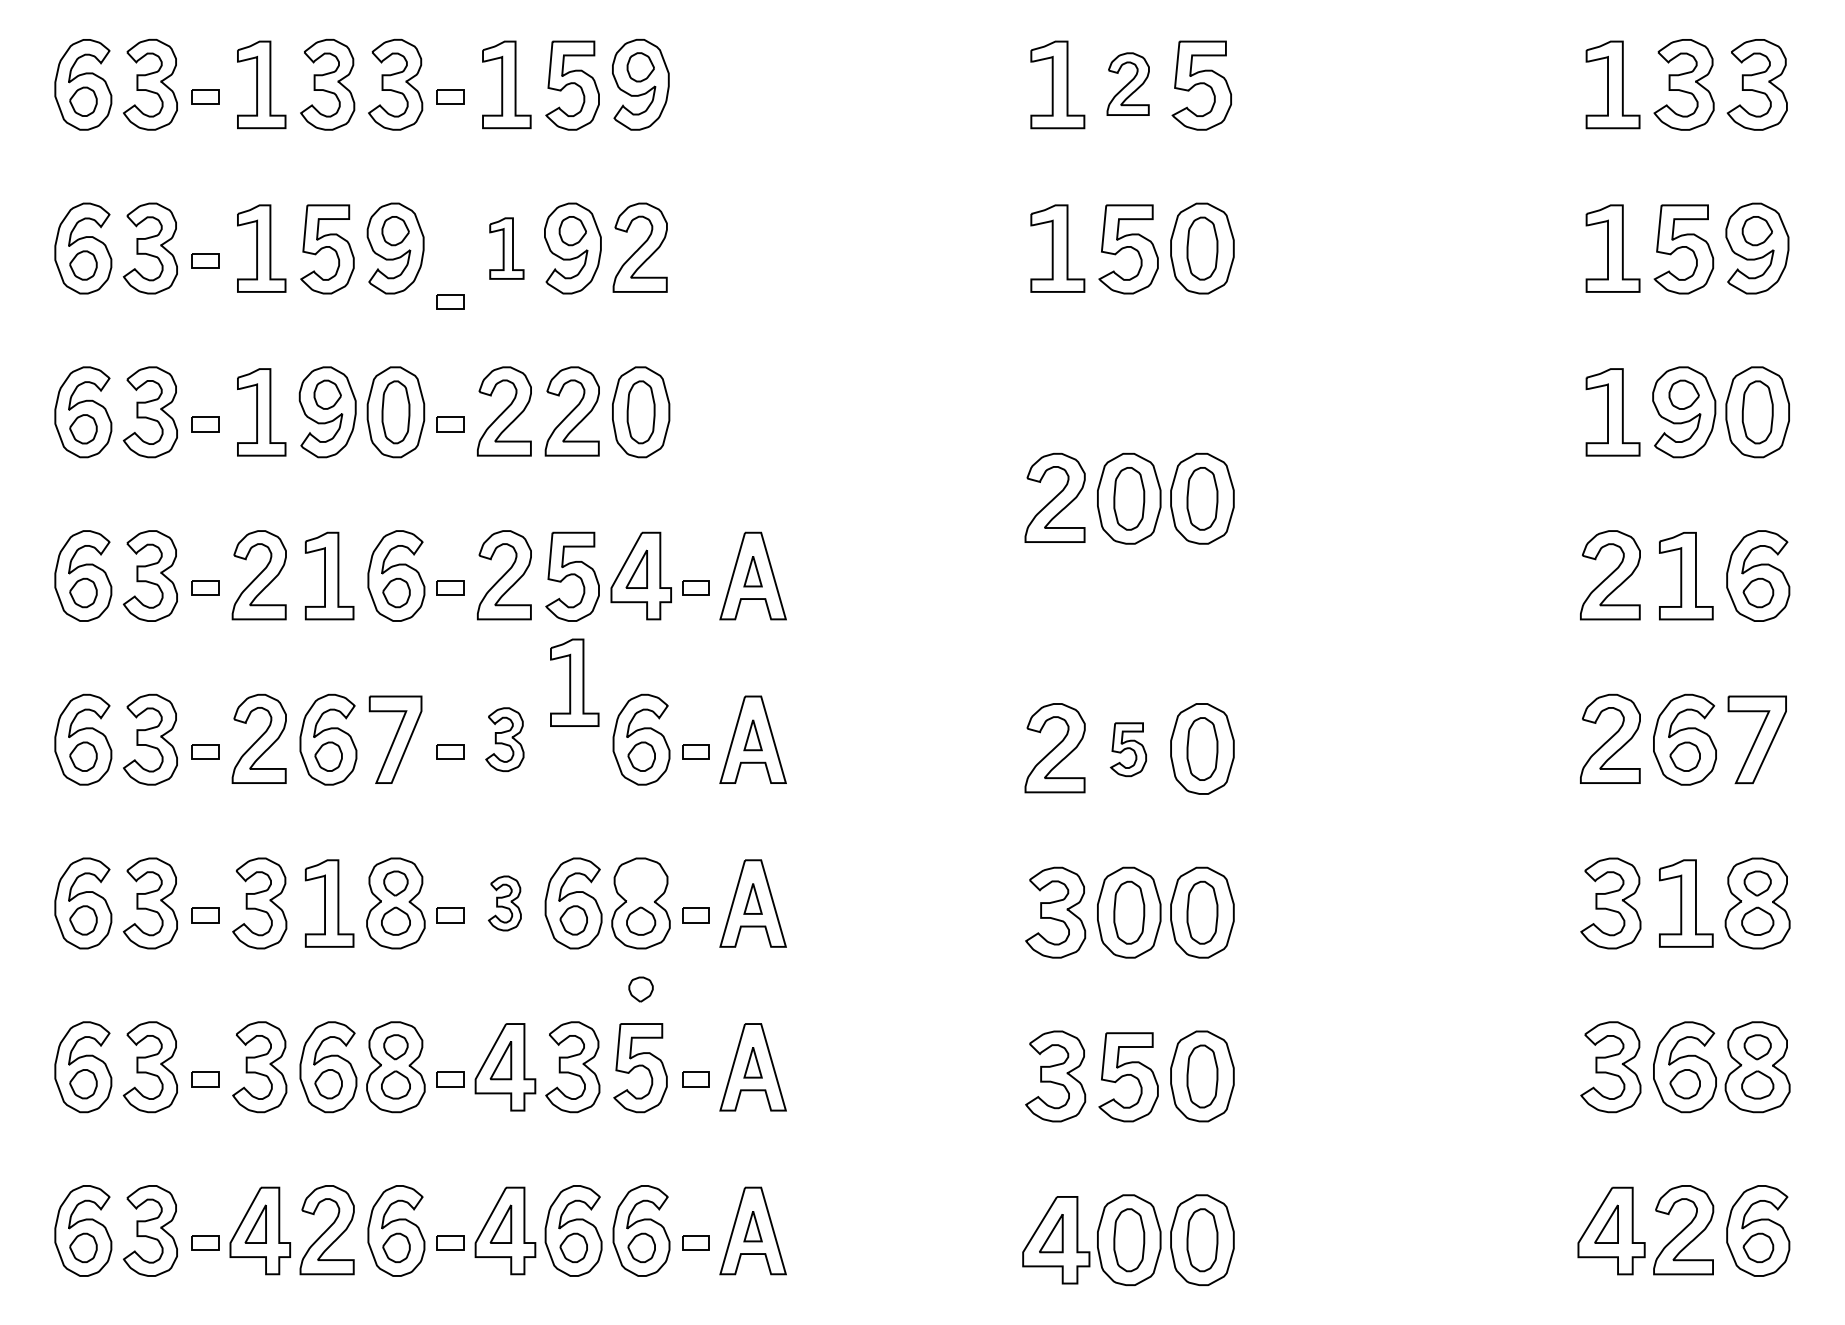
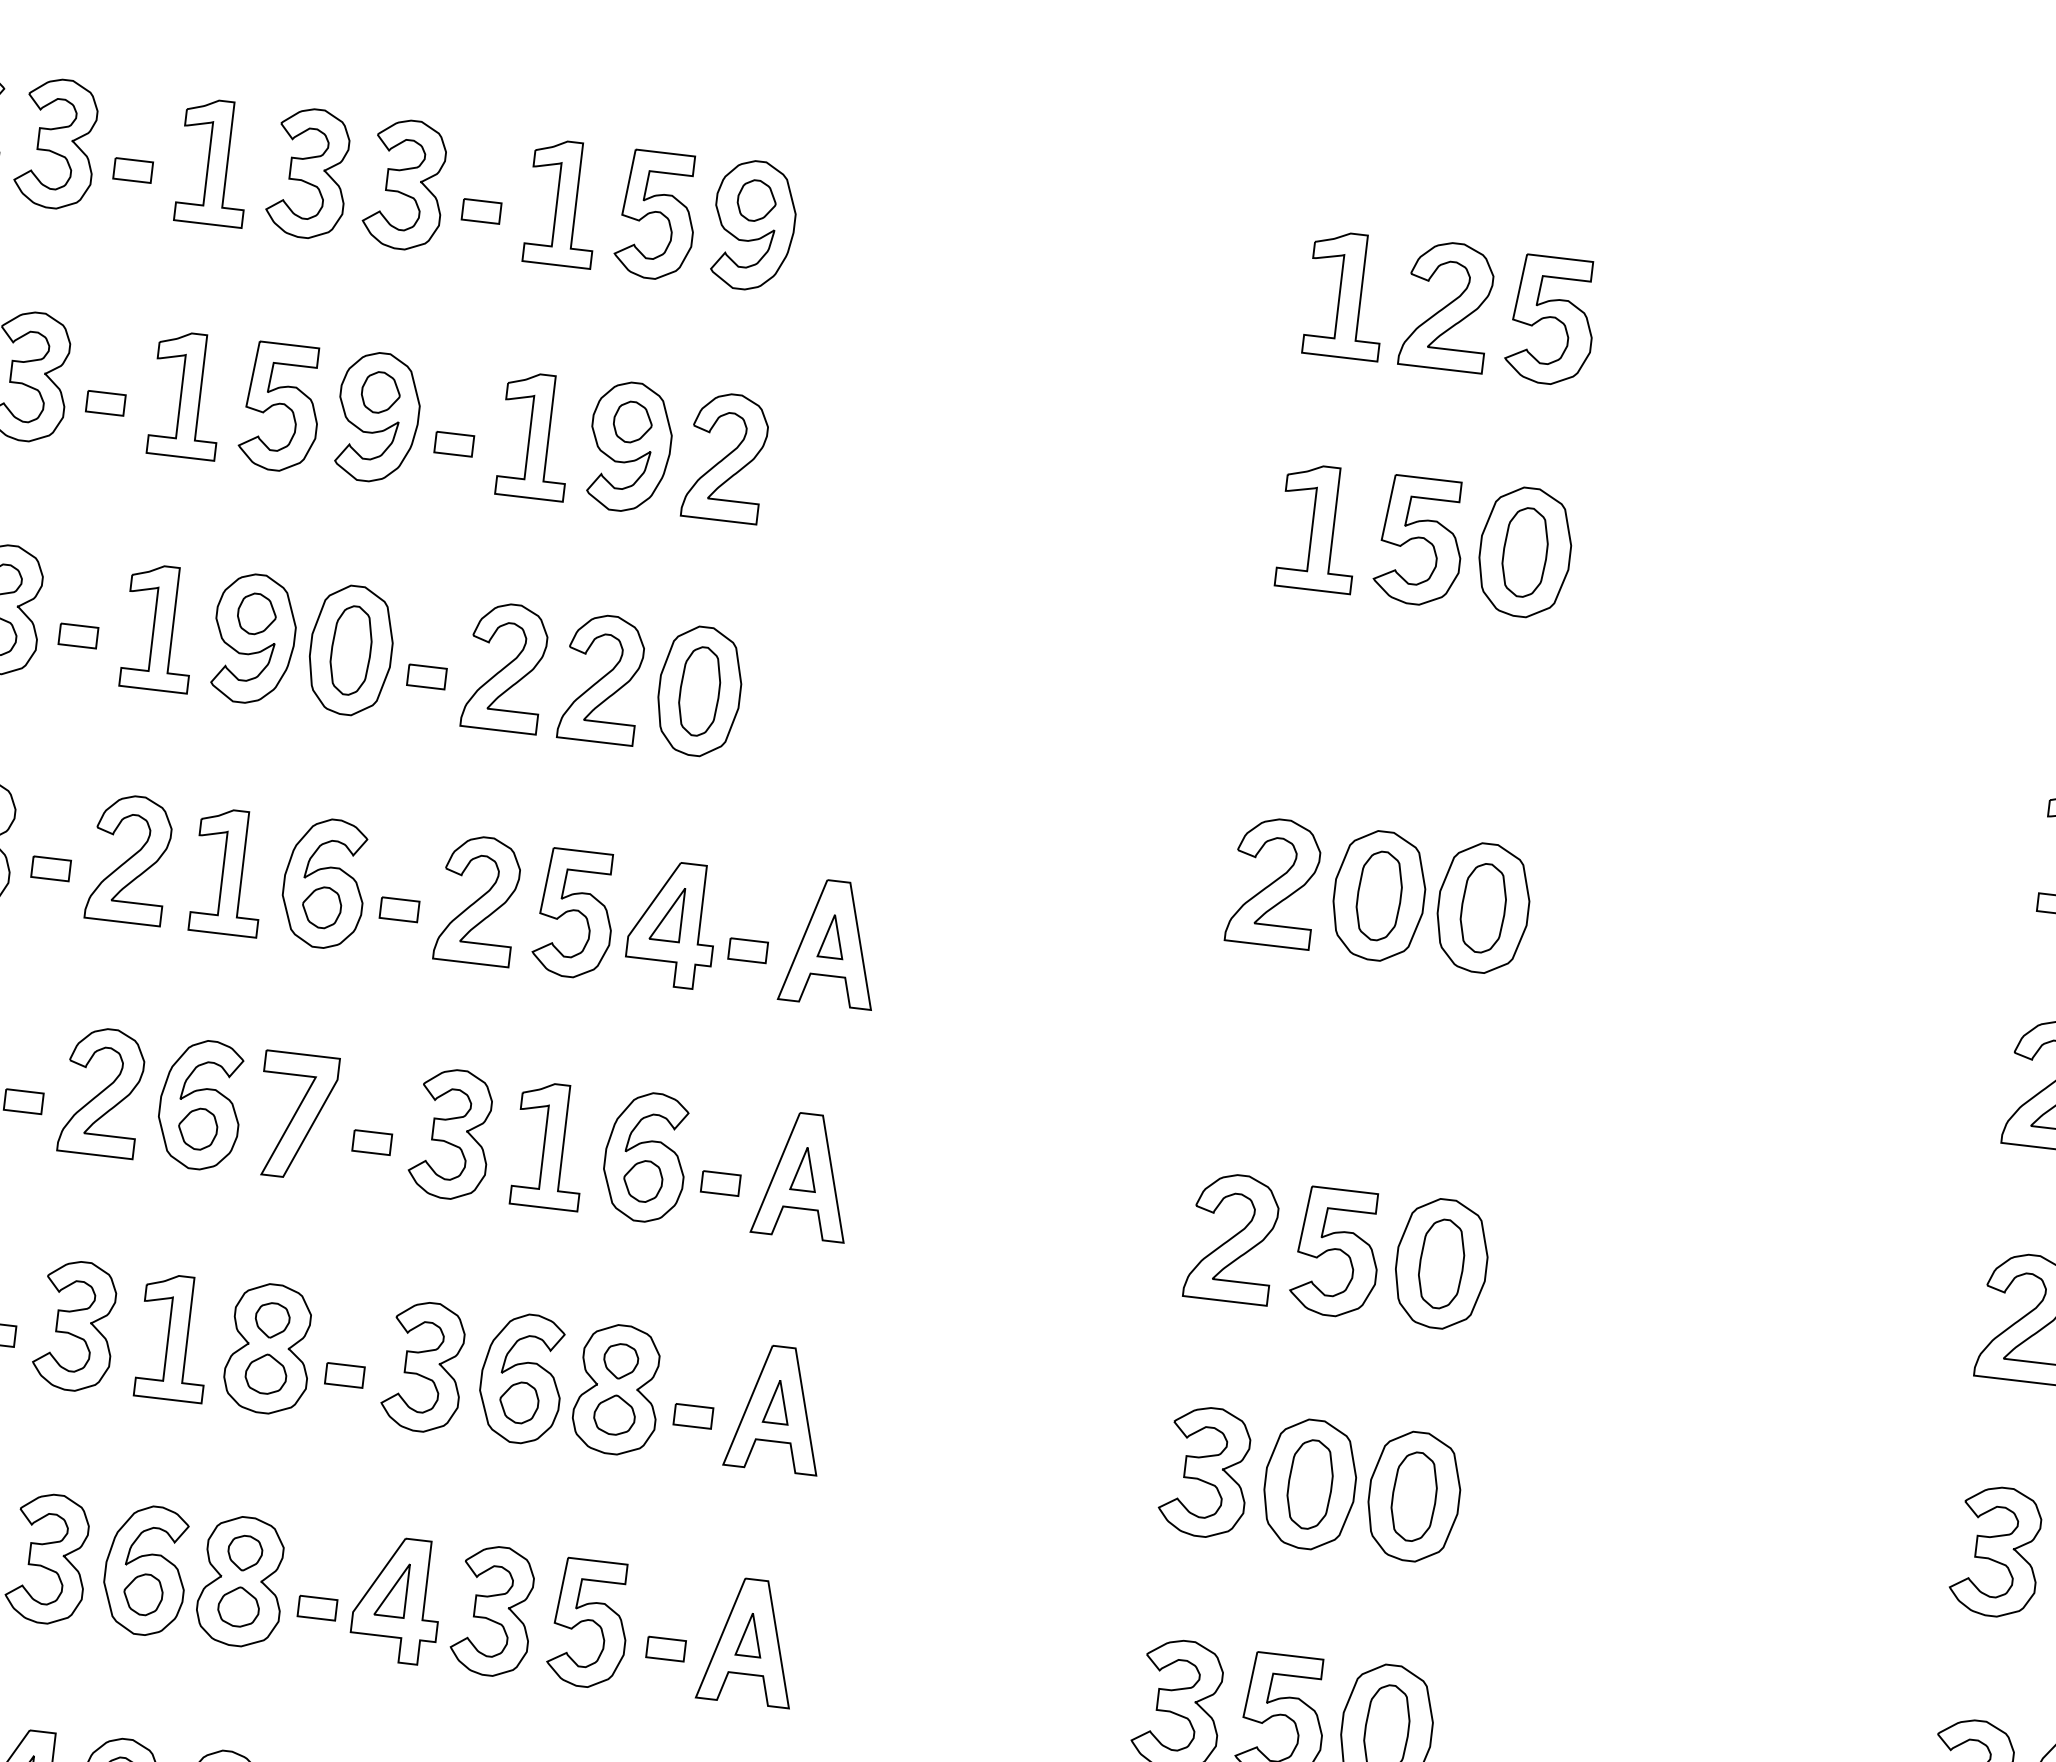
part: (1127, 84) -> (1446, 306), size x1.43
part: (506, 248) -> (535, 436), size x1.43
part: (450, 301) -> (454, 443), moved
part: (574, 682) -> (550, 1145), moved
part: (504, 739) -> (450, 1133), size x1.43
part: (1128, 749) -> (1336, 1252), size x1.67
part: (504, 903) -> (423, 1367), size x1.67
part: (640, 989) -> (620, 1361), moved

